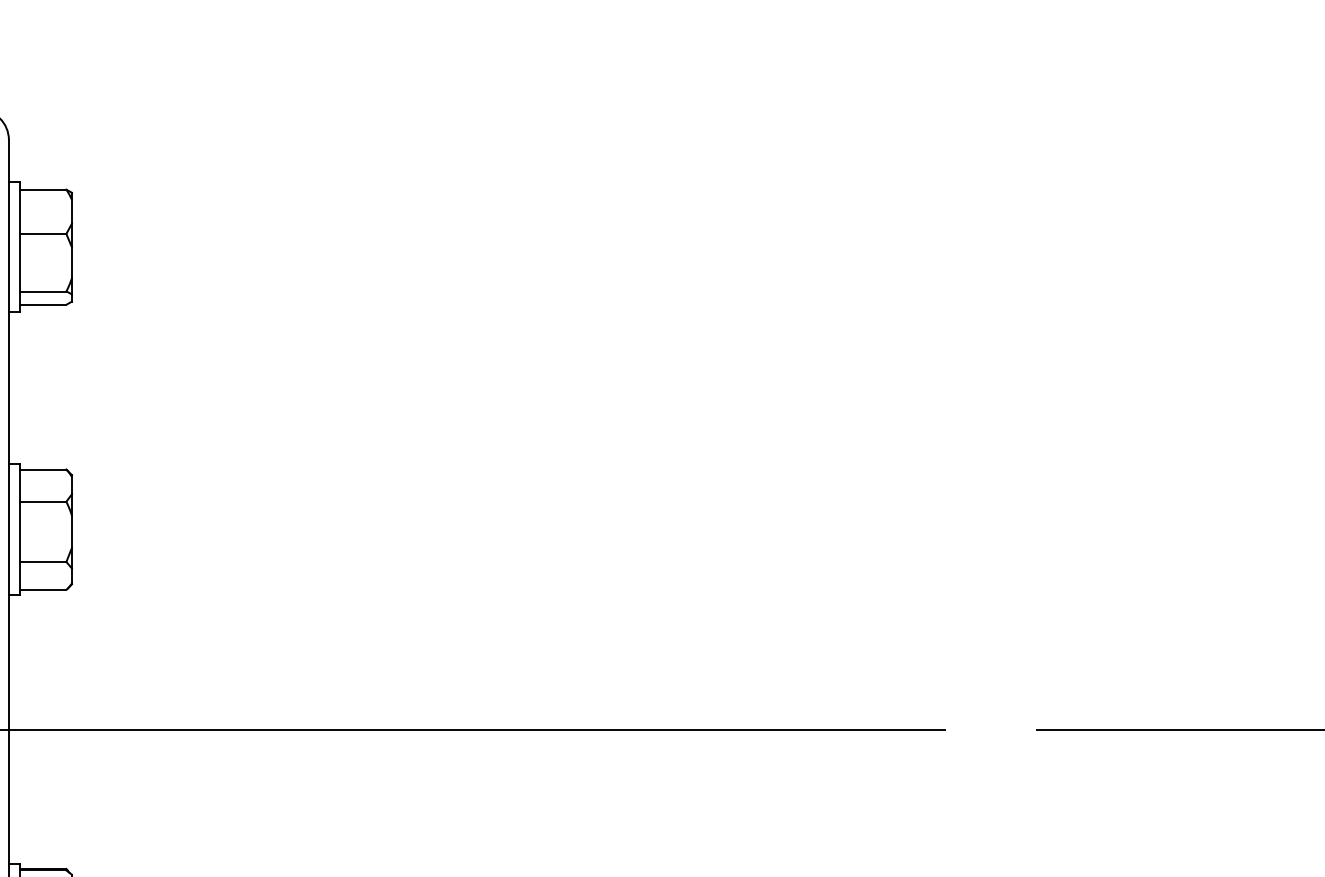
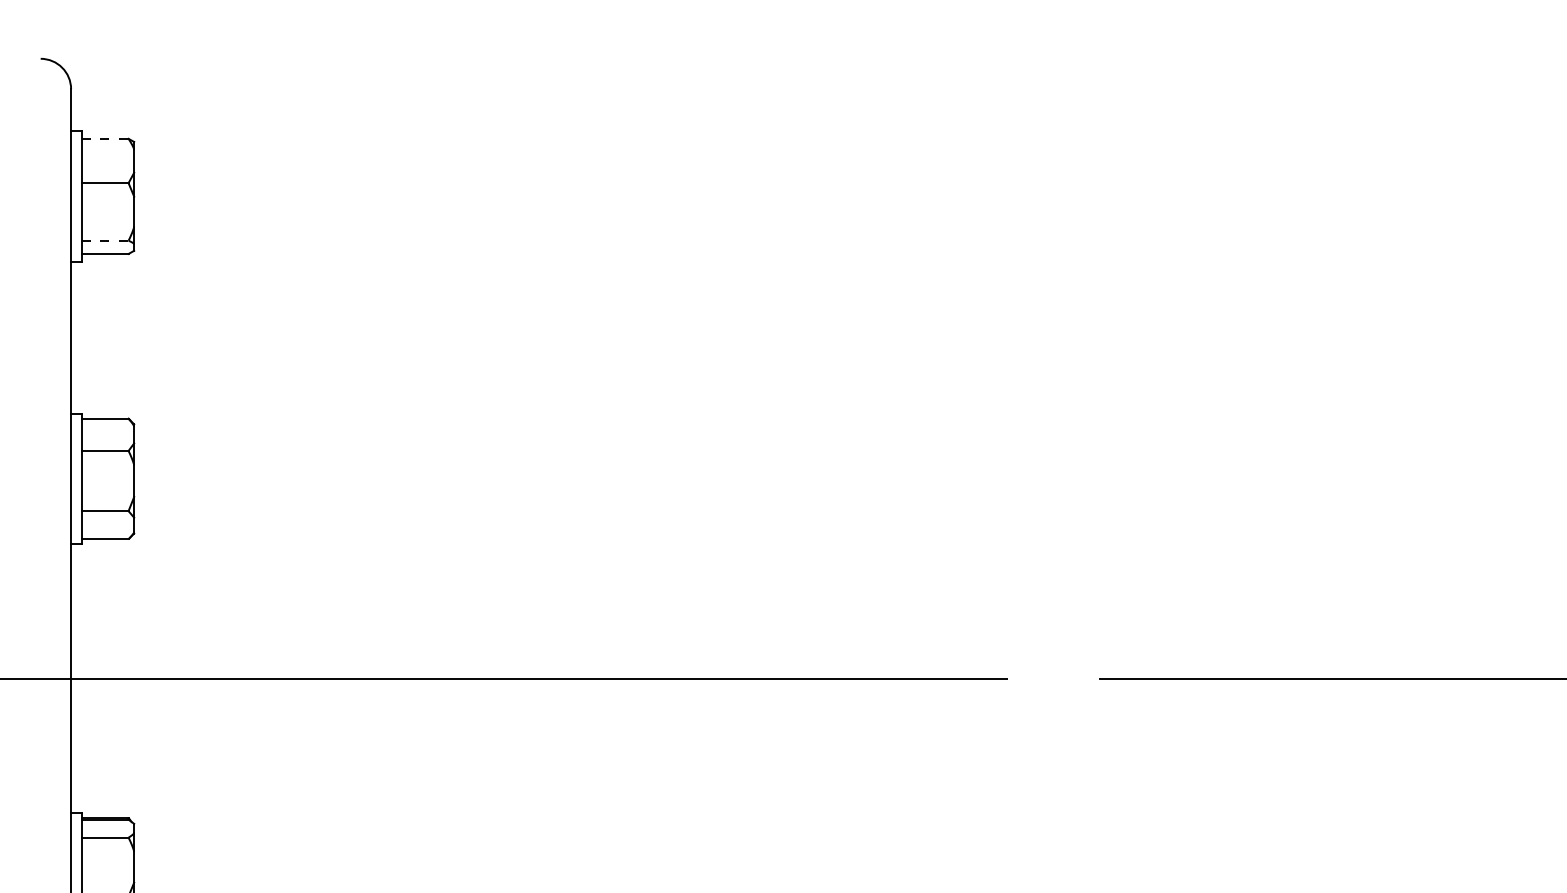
line: (43, 189) -> (105, 138), solid -> dashed
line: (43, 291) -> (105, 240), solid -> dashed

